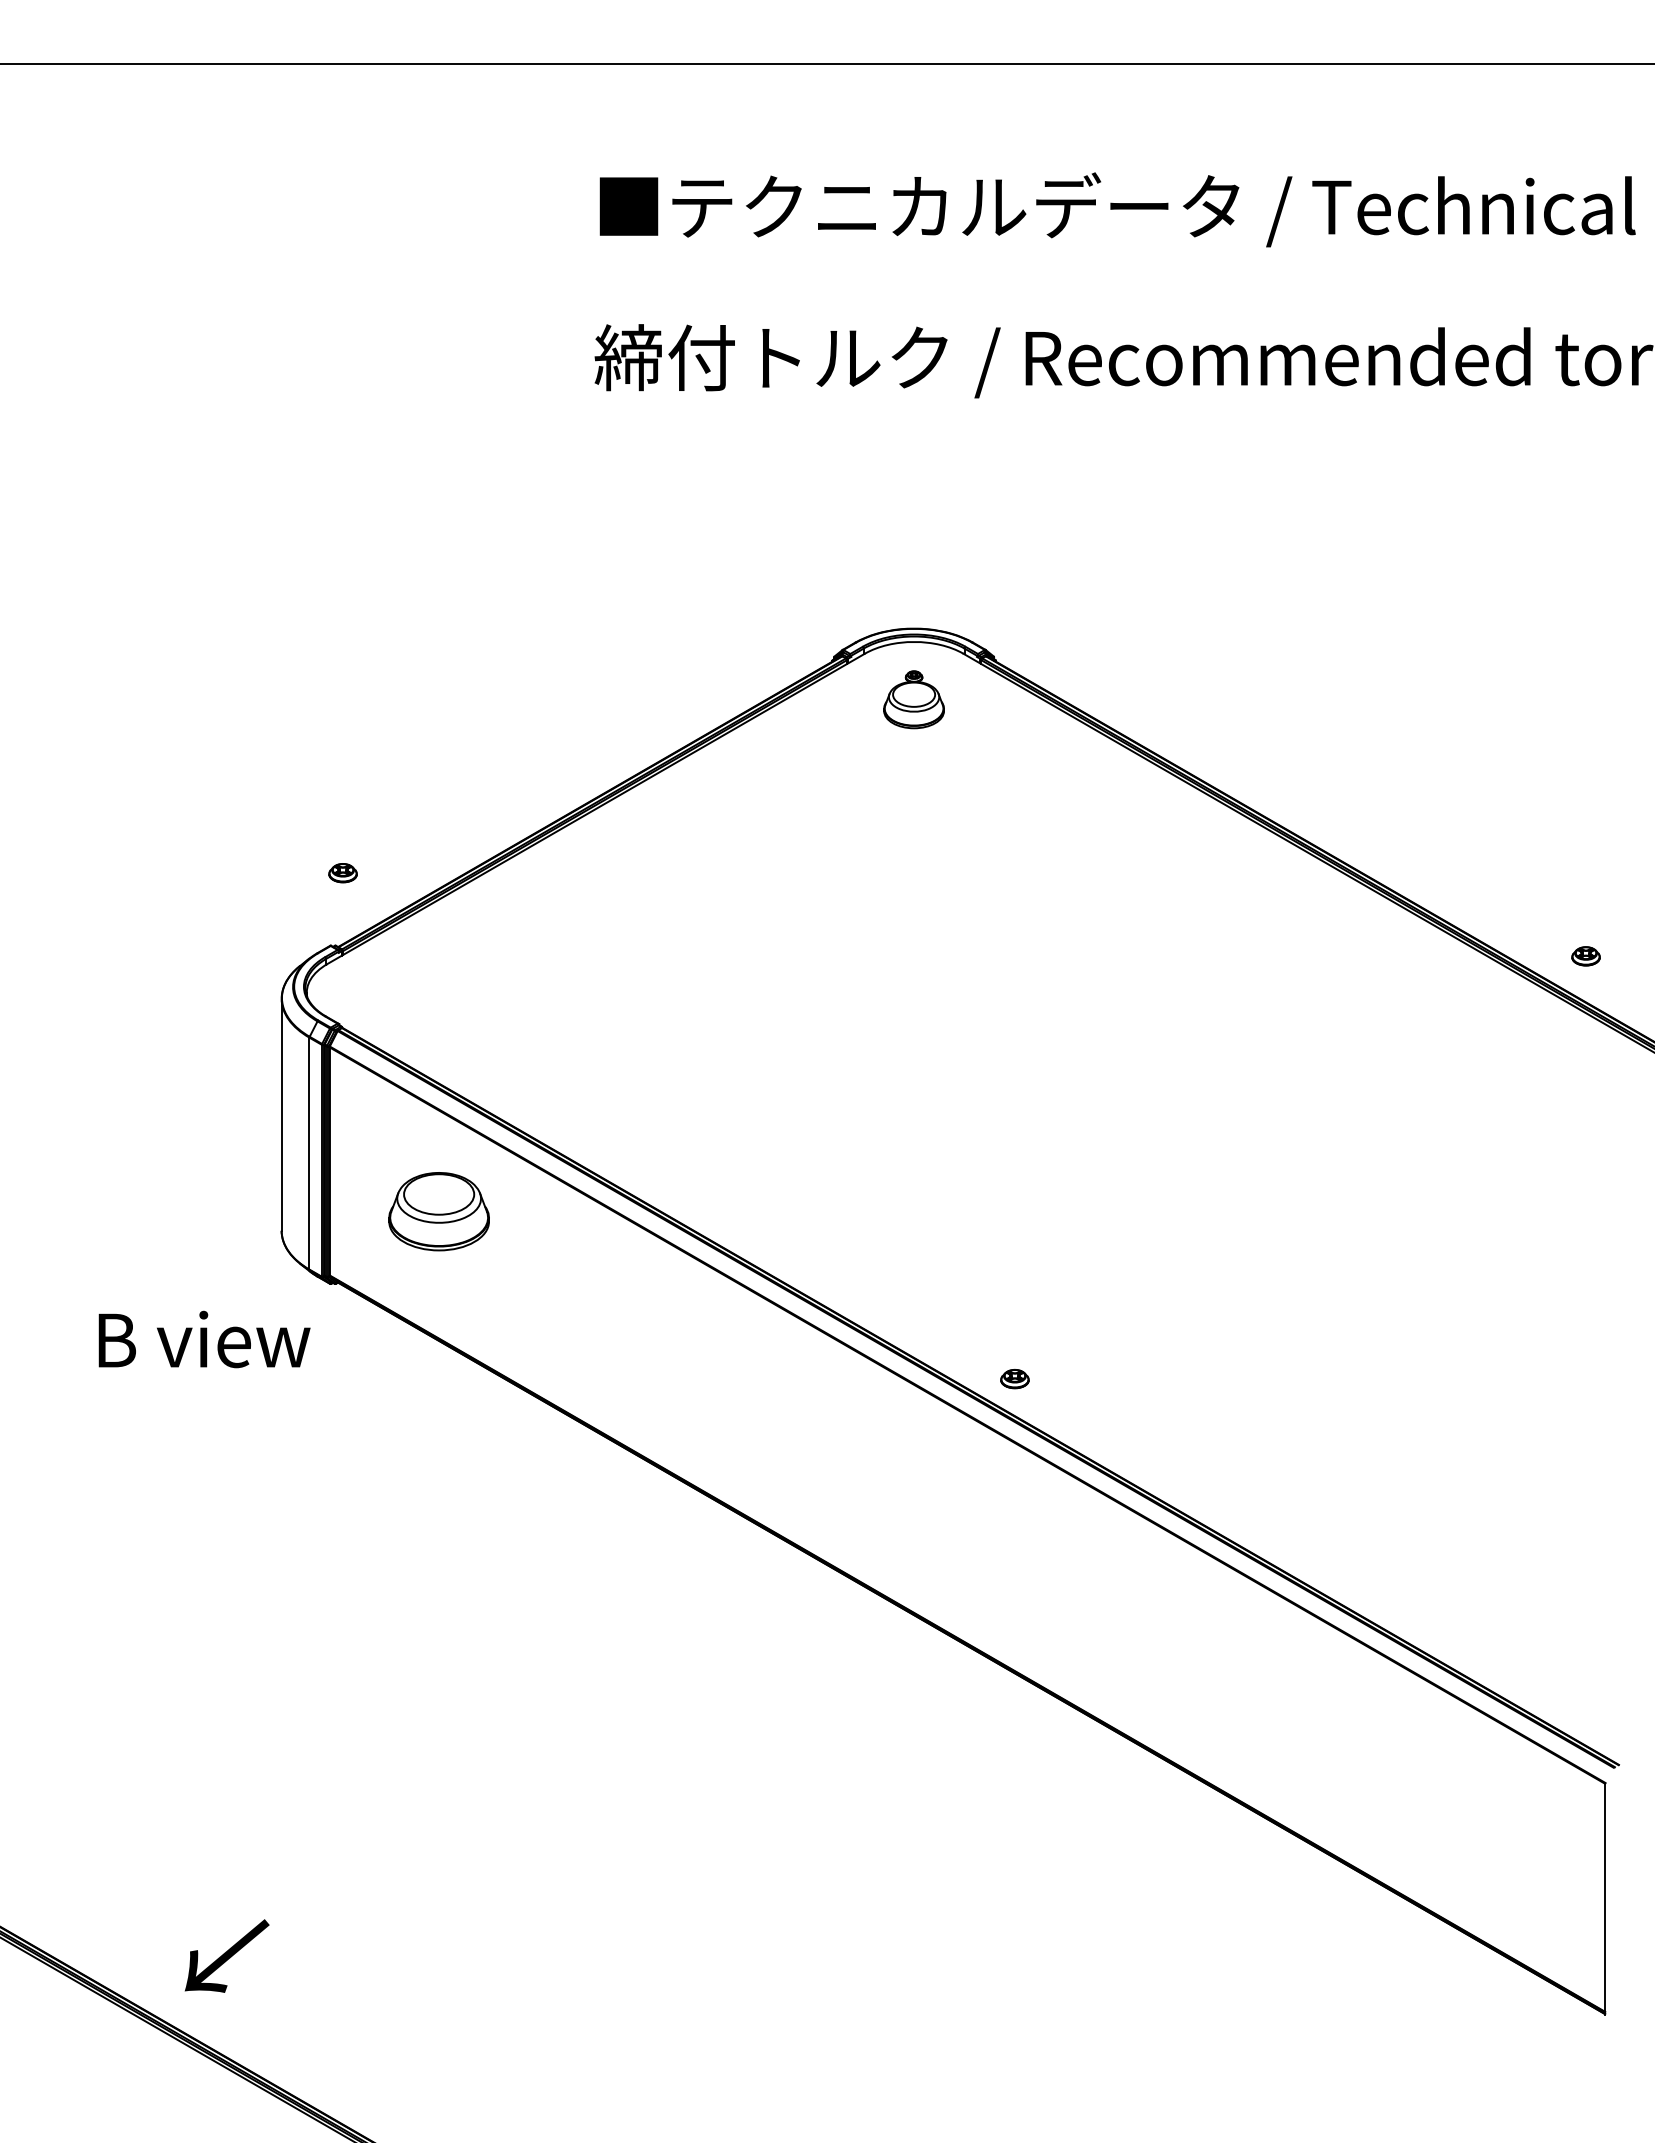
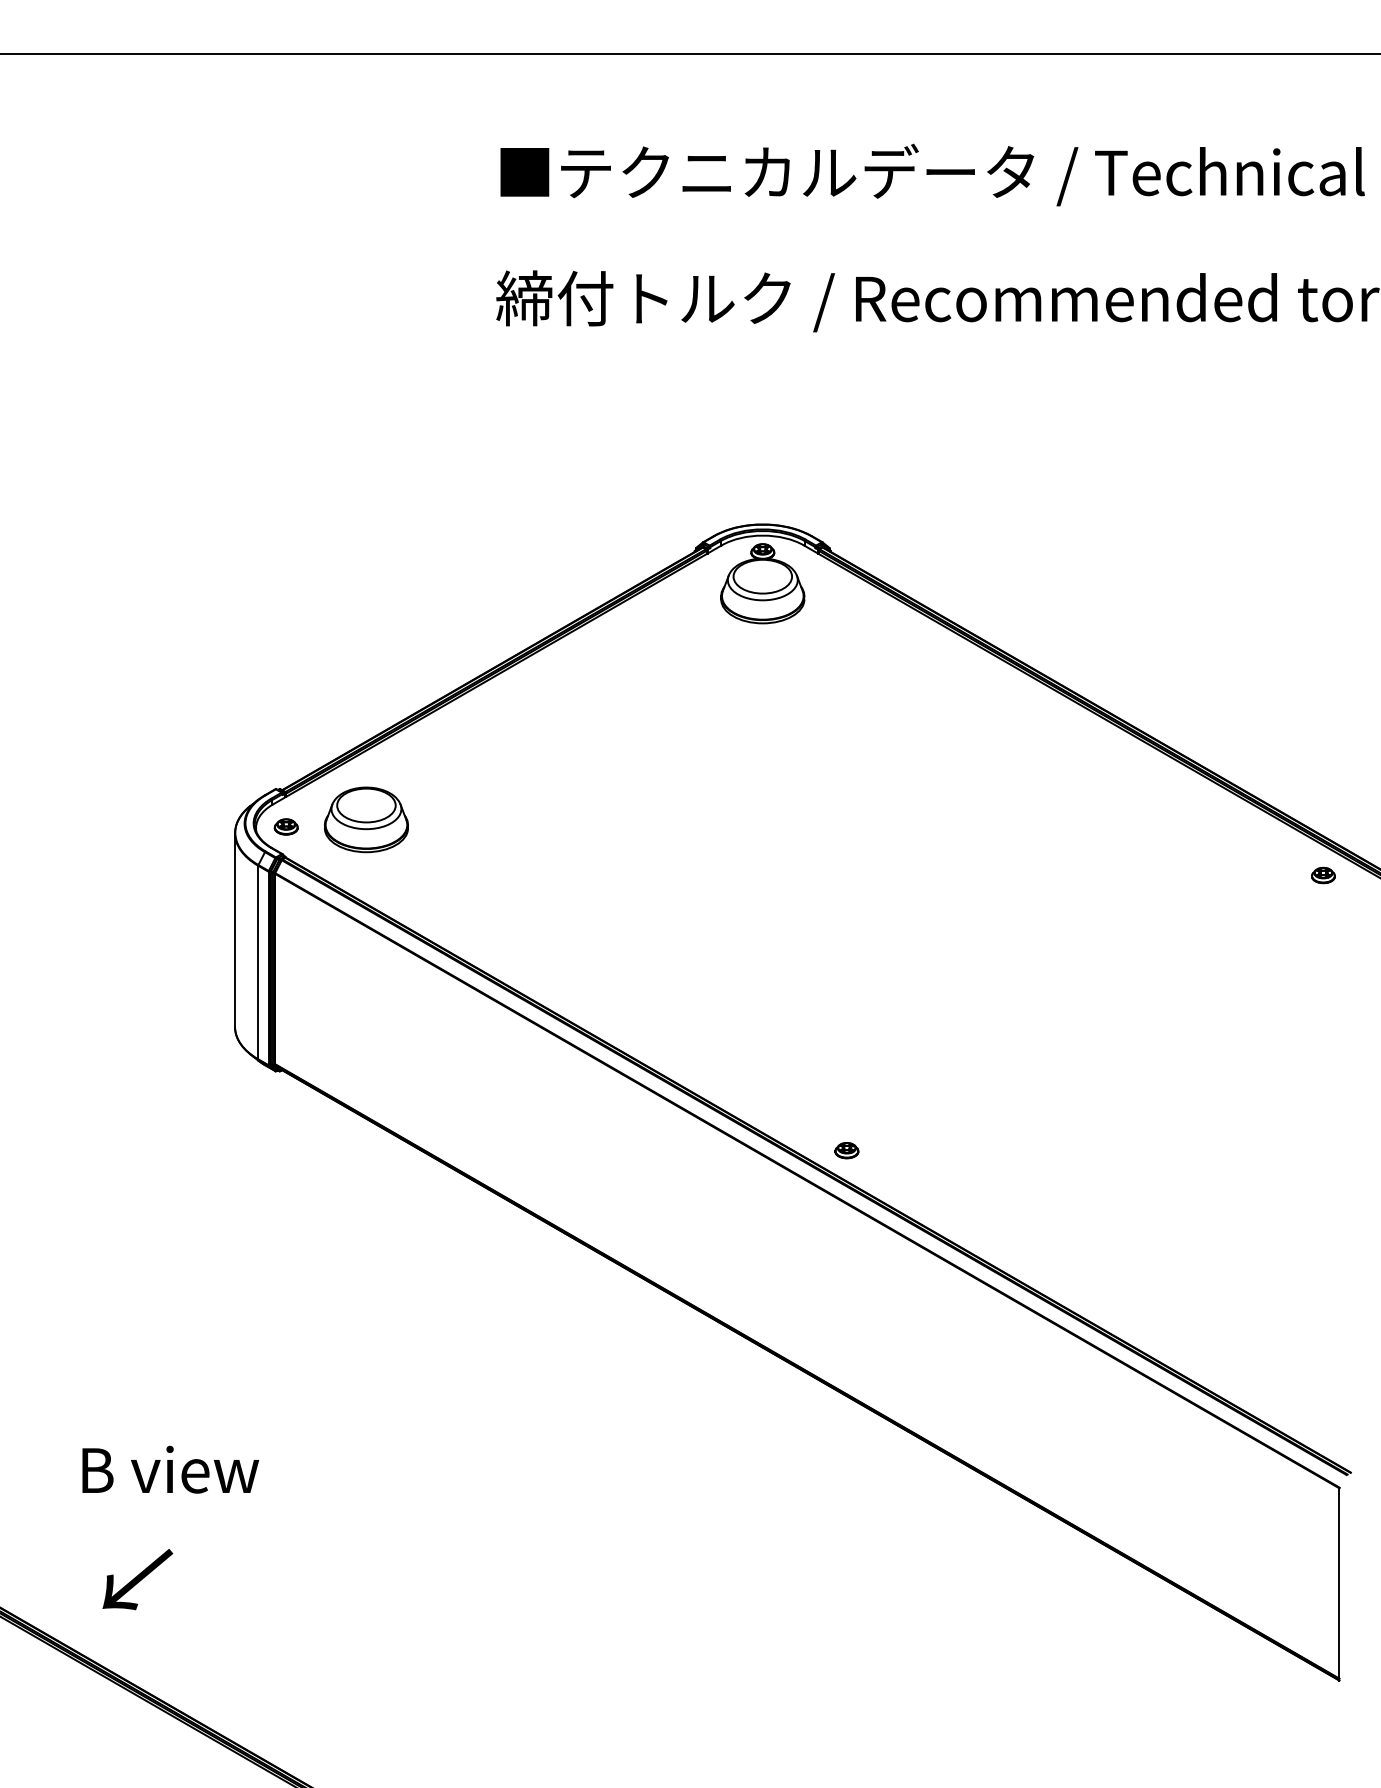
part: (913, 699) -> (762, 583), size x1.67
part: (342, 873) -> (285, 827), moved
part: (1585, 956) -> (1322, 875), moved
part: (438, 1211) -> (365, 819), moved
text: (204, 1339) -> (170, 1469), moved
text: (226, 1955) -> (137, 1579), moved

